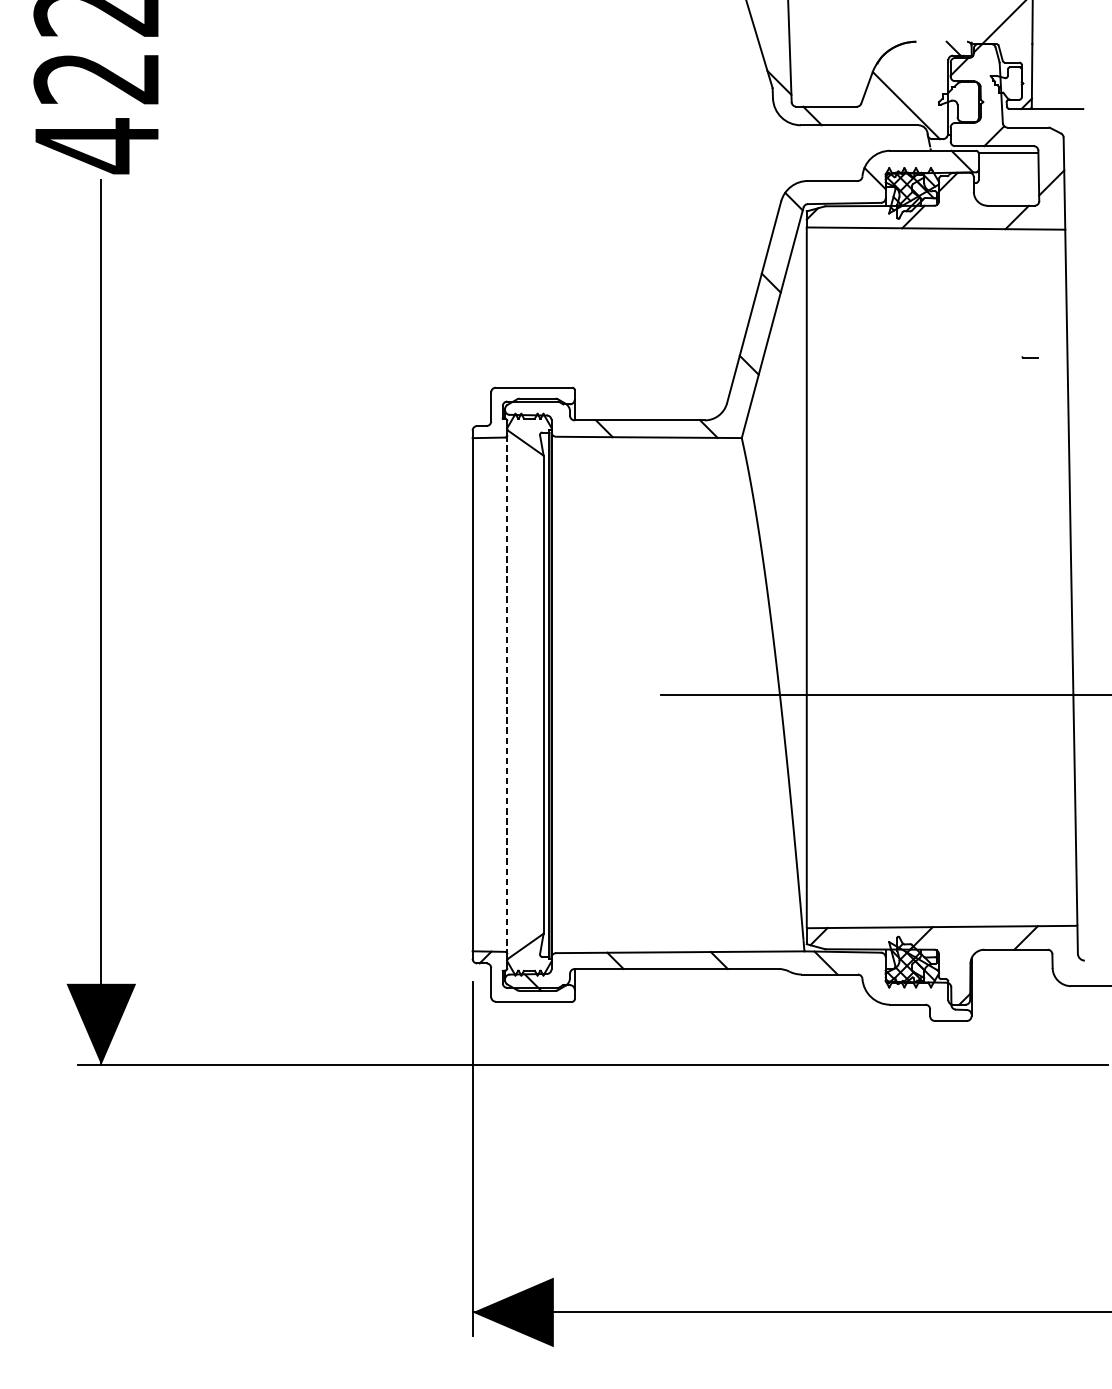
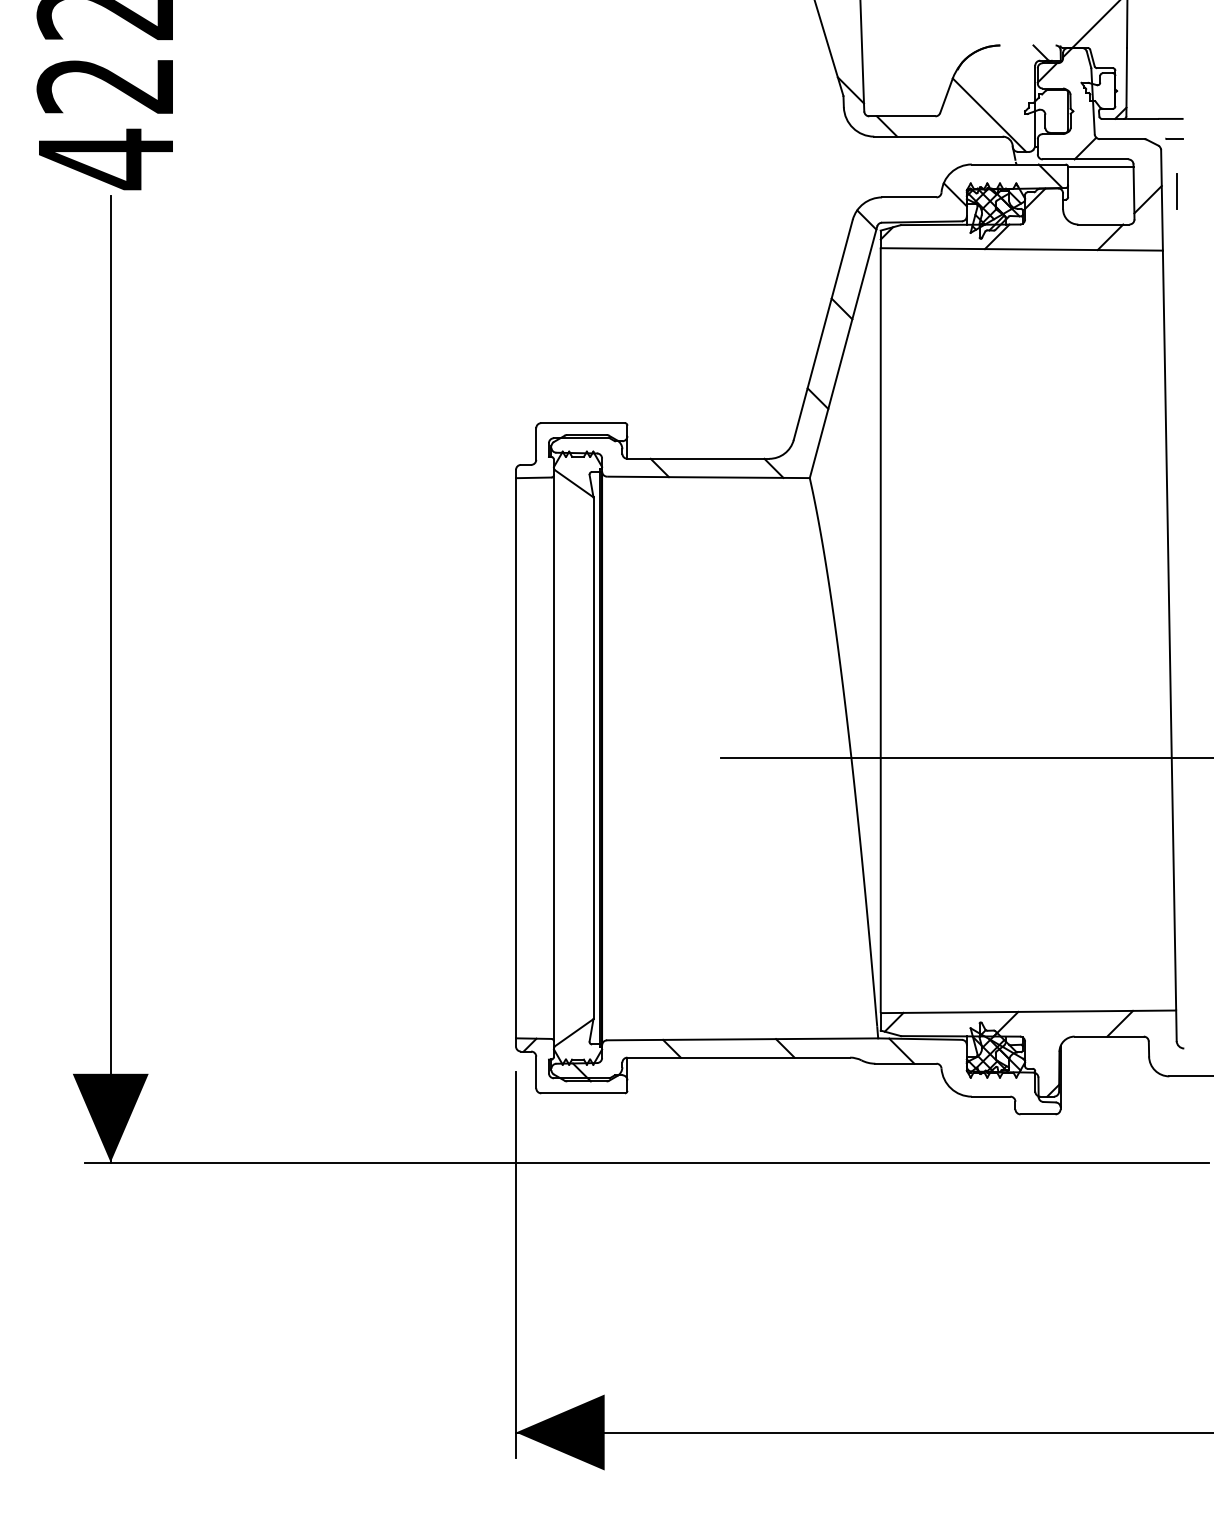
line: (1078, 175) -> (1177, 191), added
line: (1030, 356) -> (1174, 138), moved
line: (506, 694) -> (553, 758), dashed -> solid

